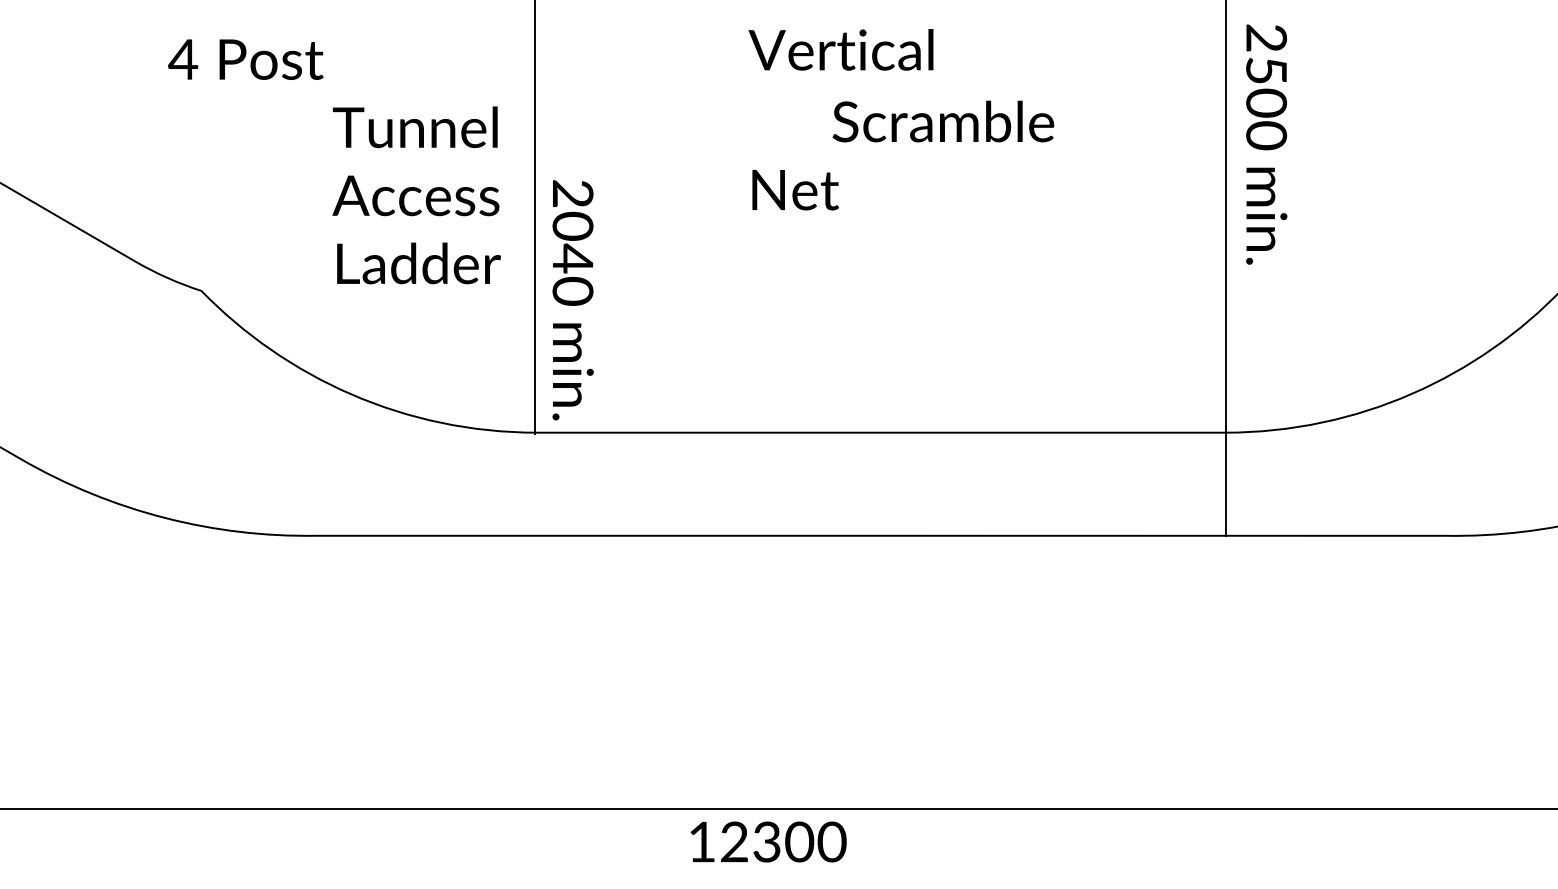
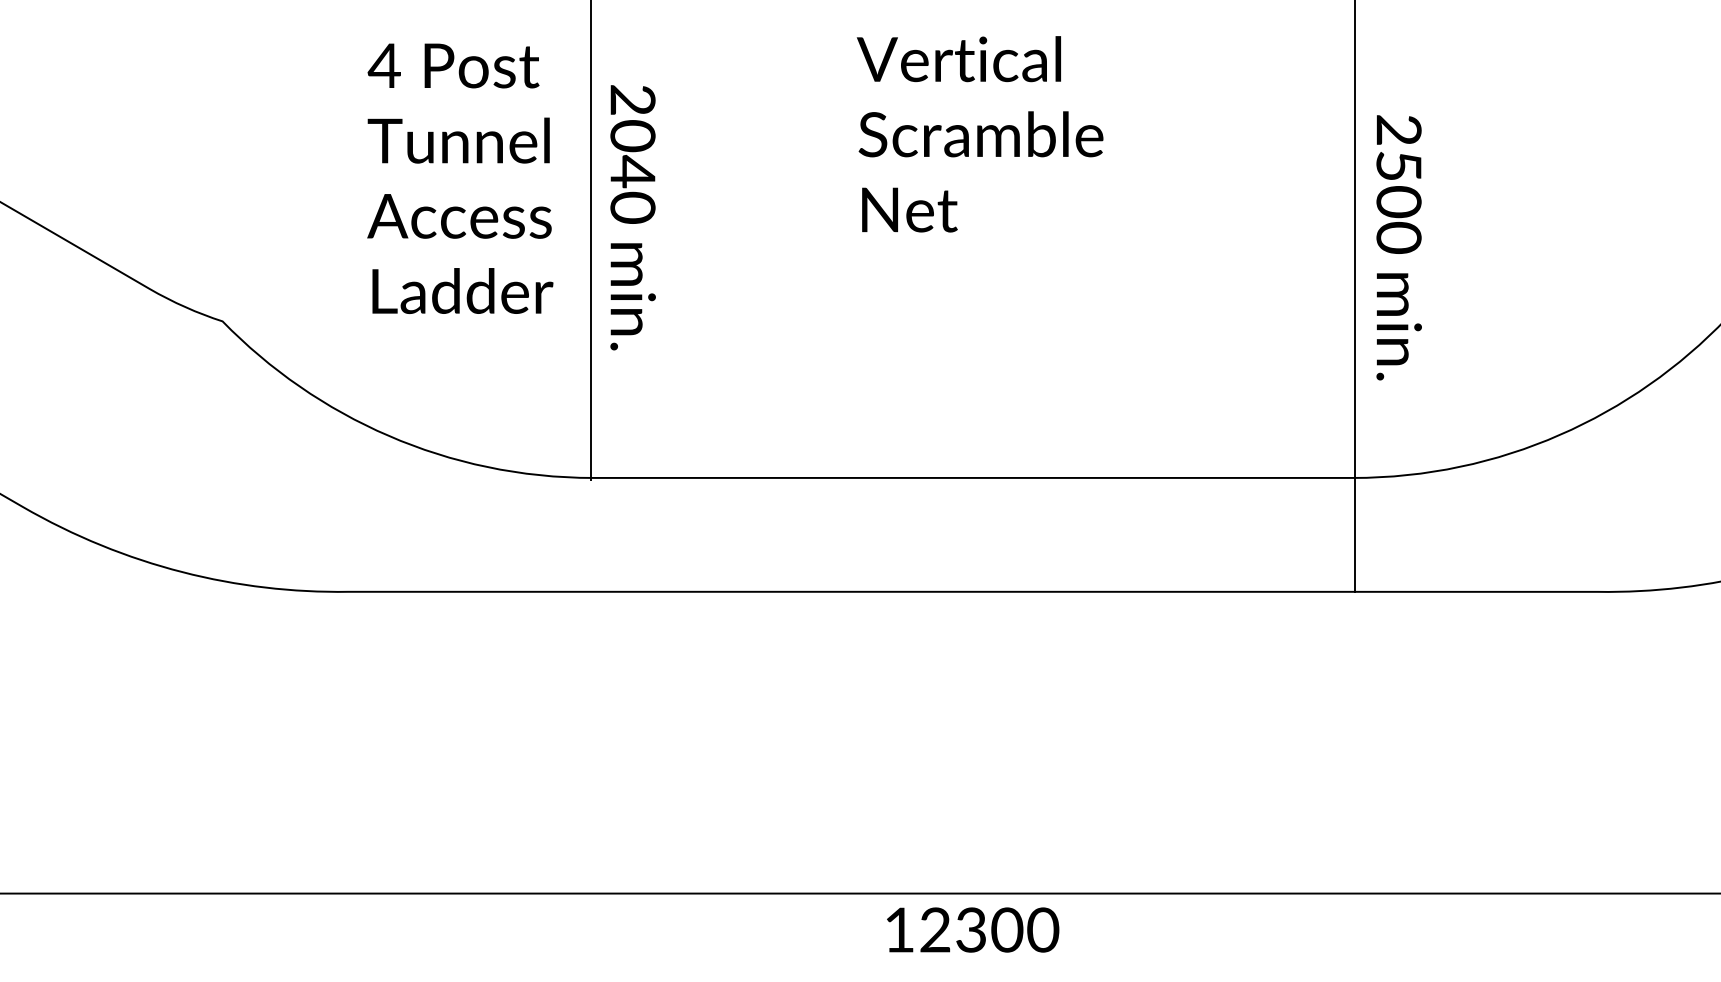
text: (840, 50) -> (958, 59), moved
text: (245, 59) -> (453, 65), moved
text: (942, 121) -> (980, 134), moved
text: (1266, 144) -> (1398, 247), moved
text: (795, 189) -> (909, 209), moved
text: (572, 300) -> (632, 217), moved
text: (769, 841) -> (973, 929), moved

